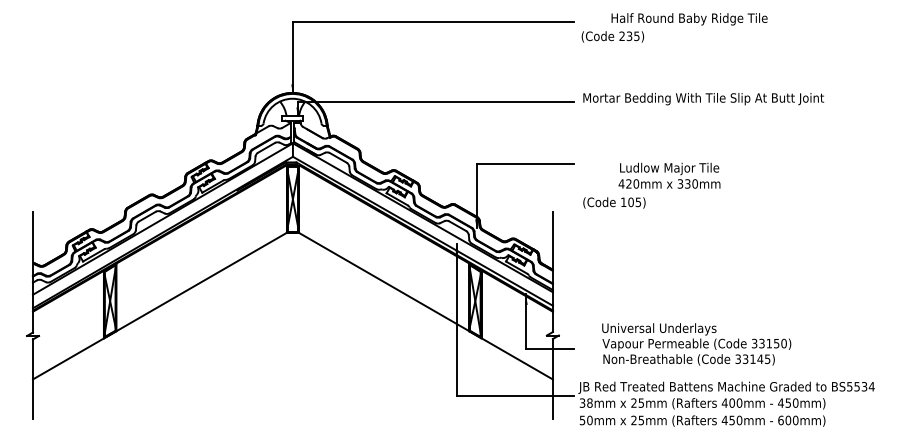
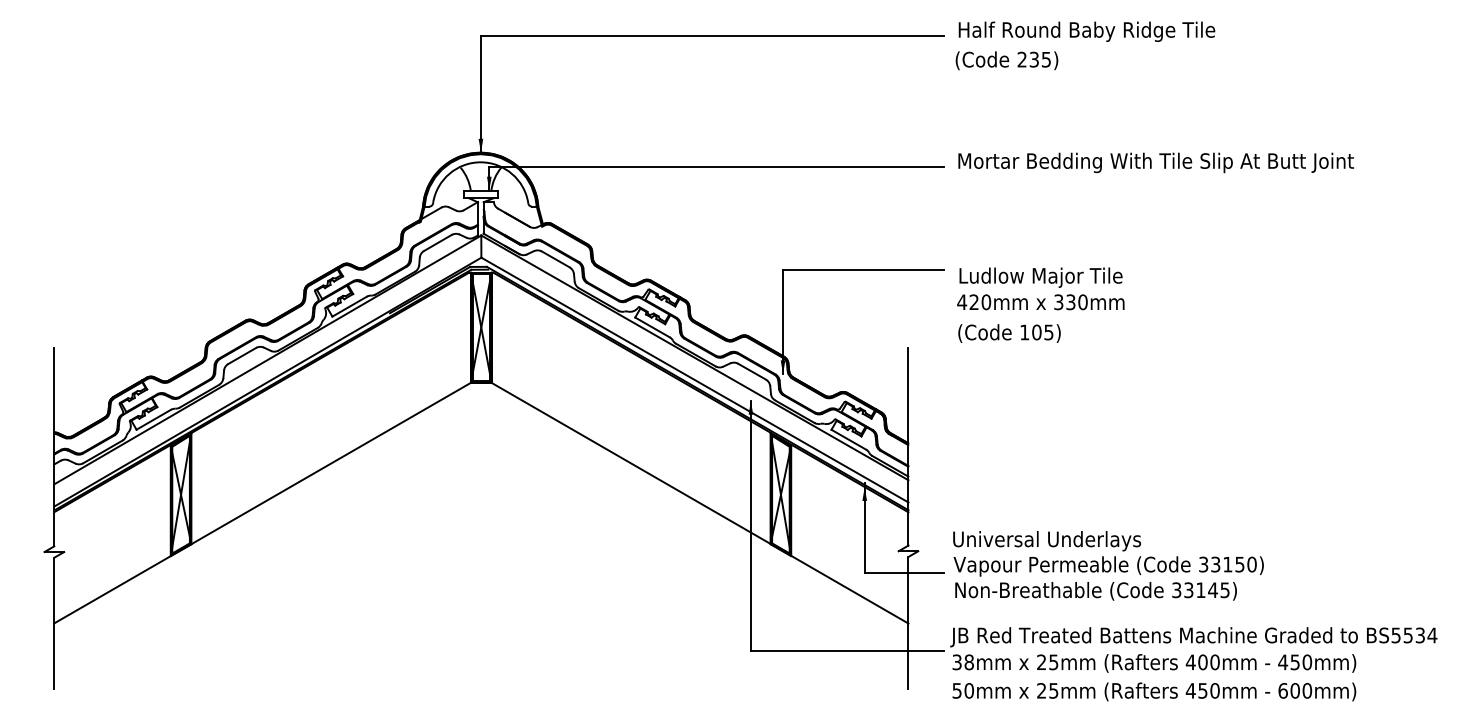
text: (689, 19) -> (1086, 32), moved
text: (669, 175) -> (1040, 288), moved
text: (696, 344) -> (1108, 566), moved

